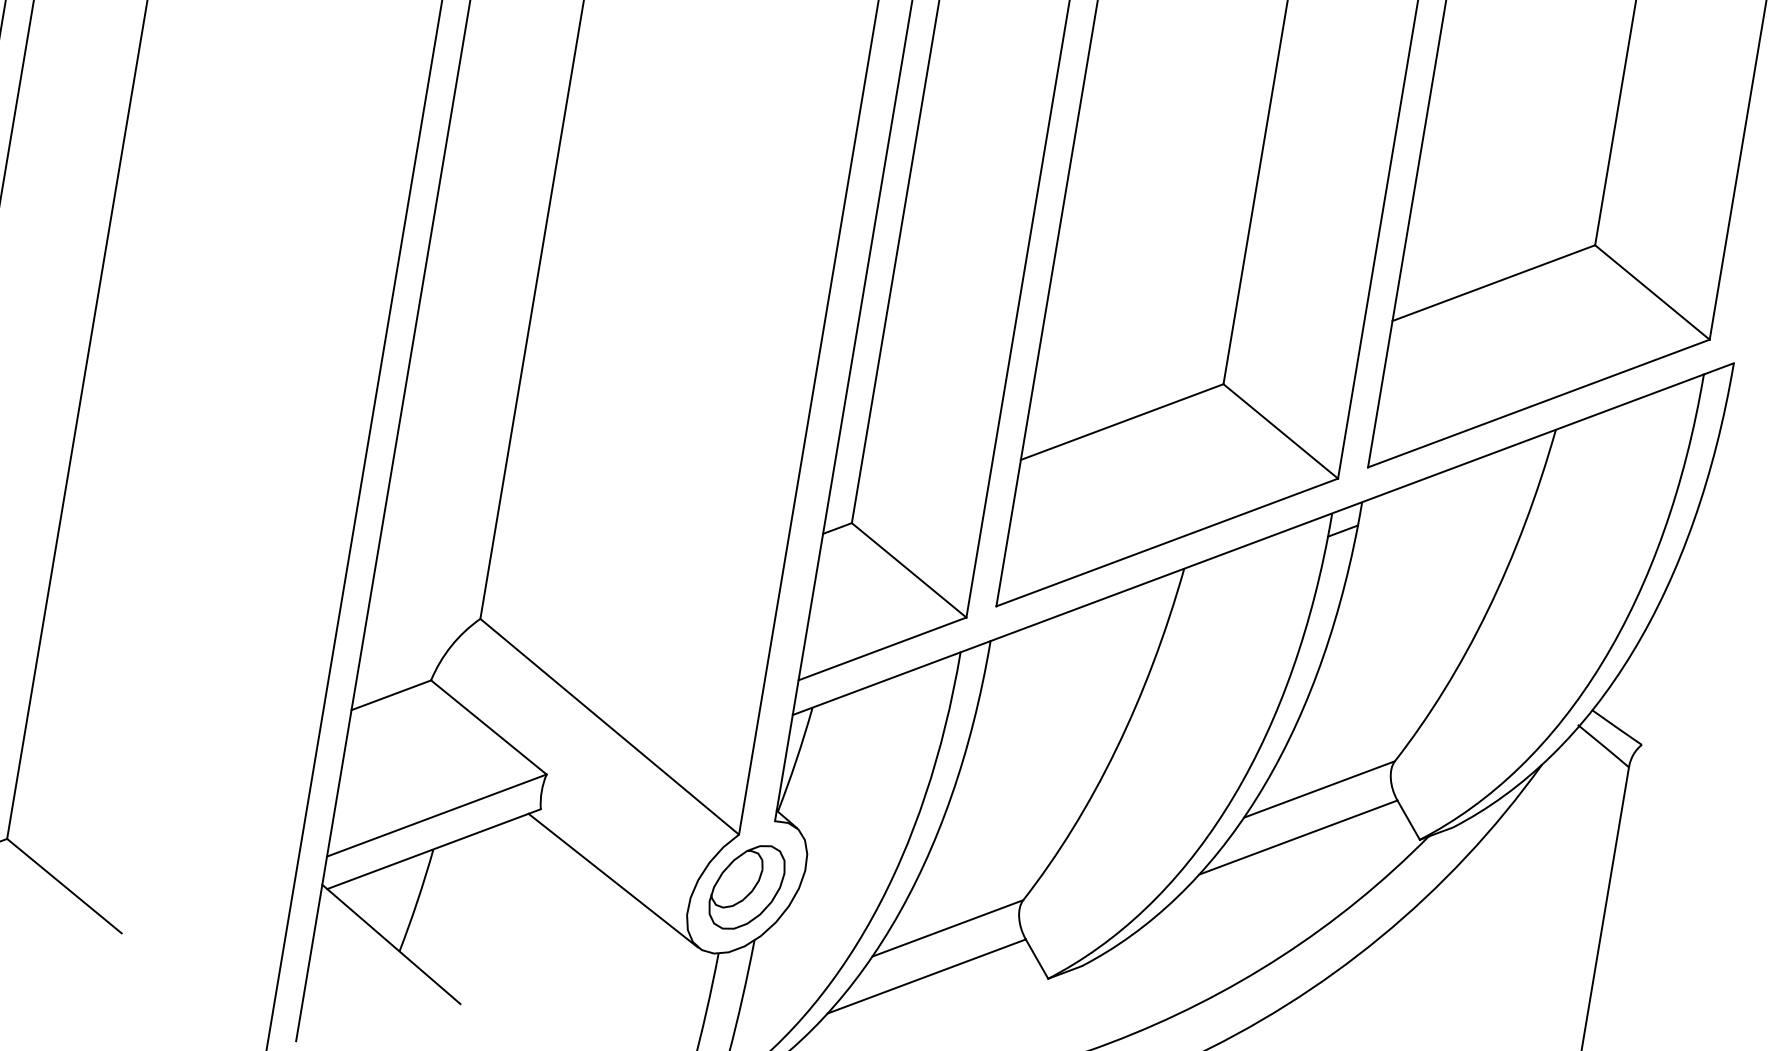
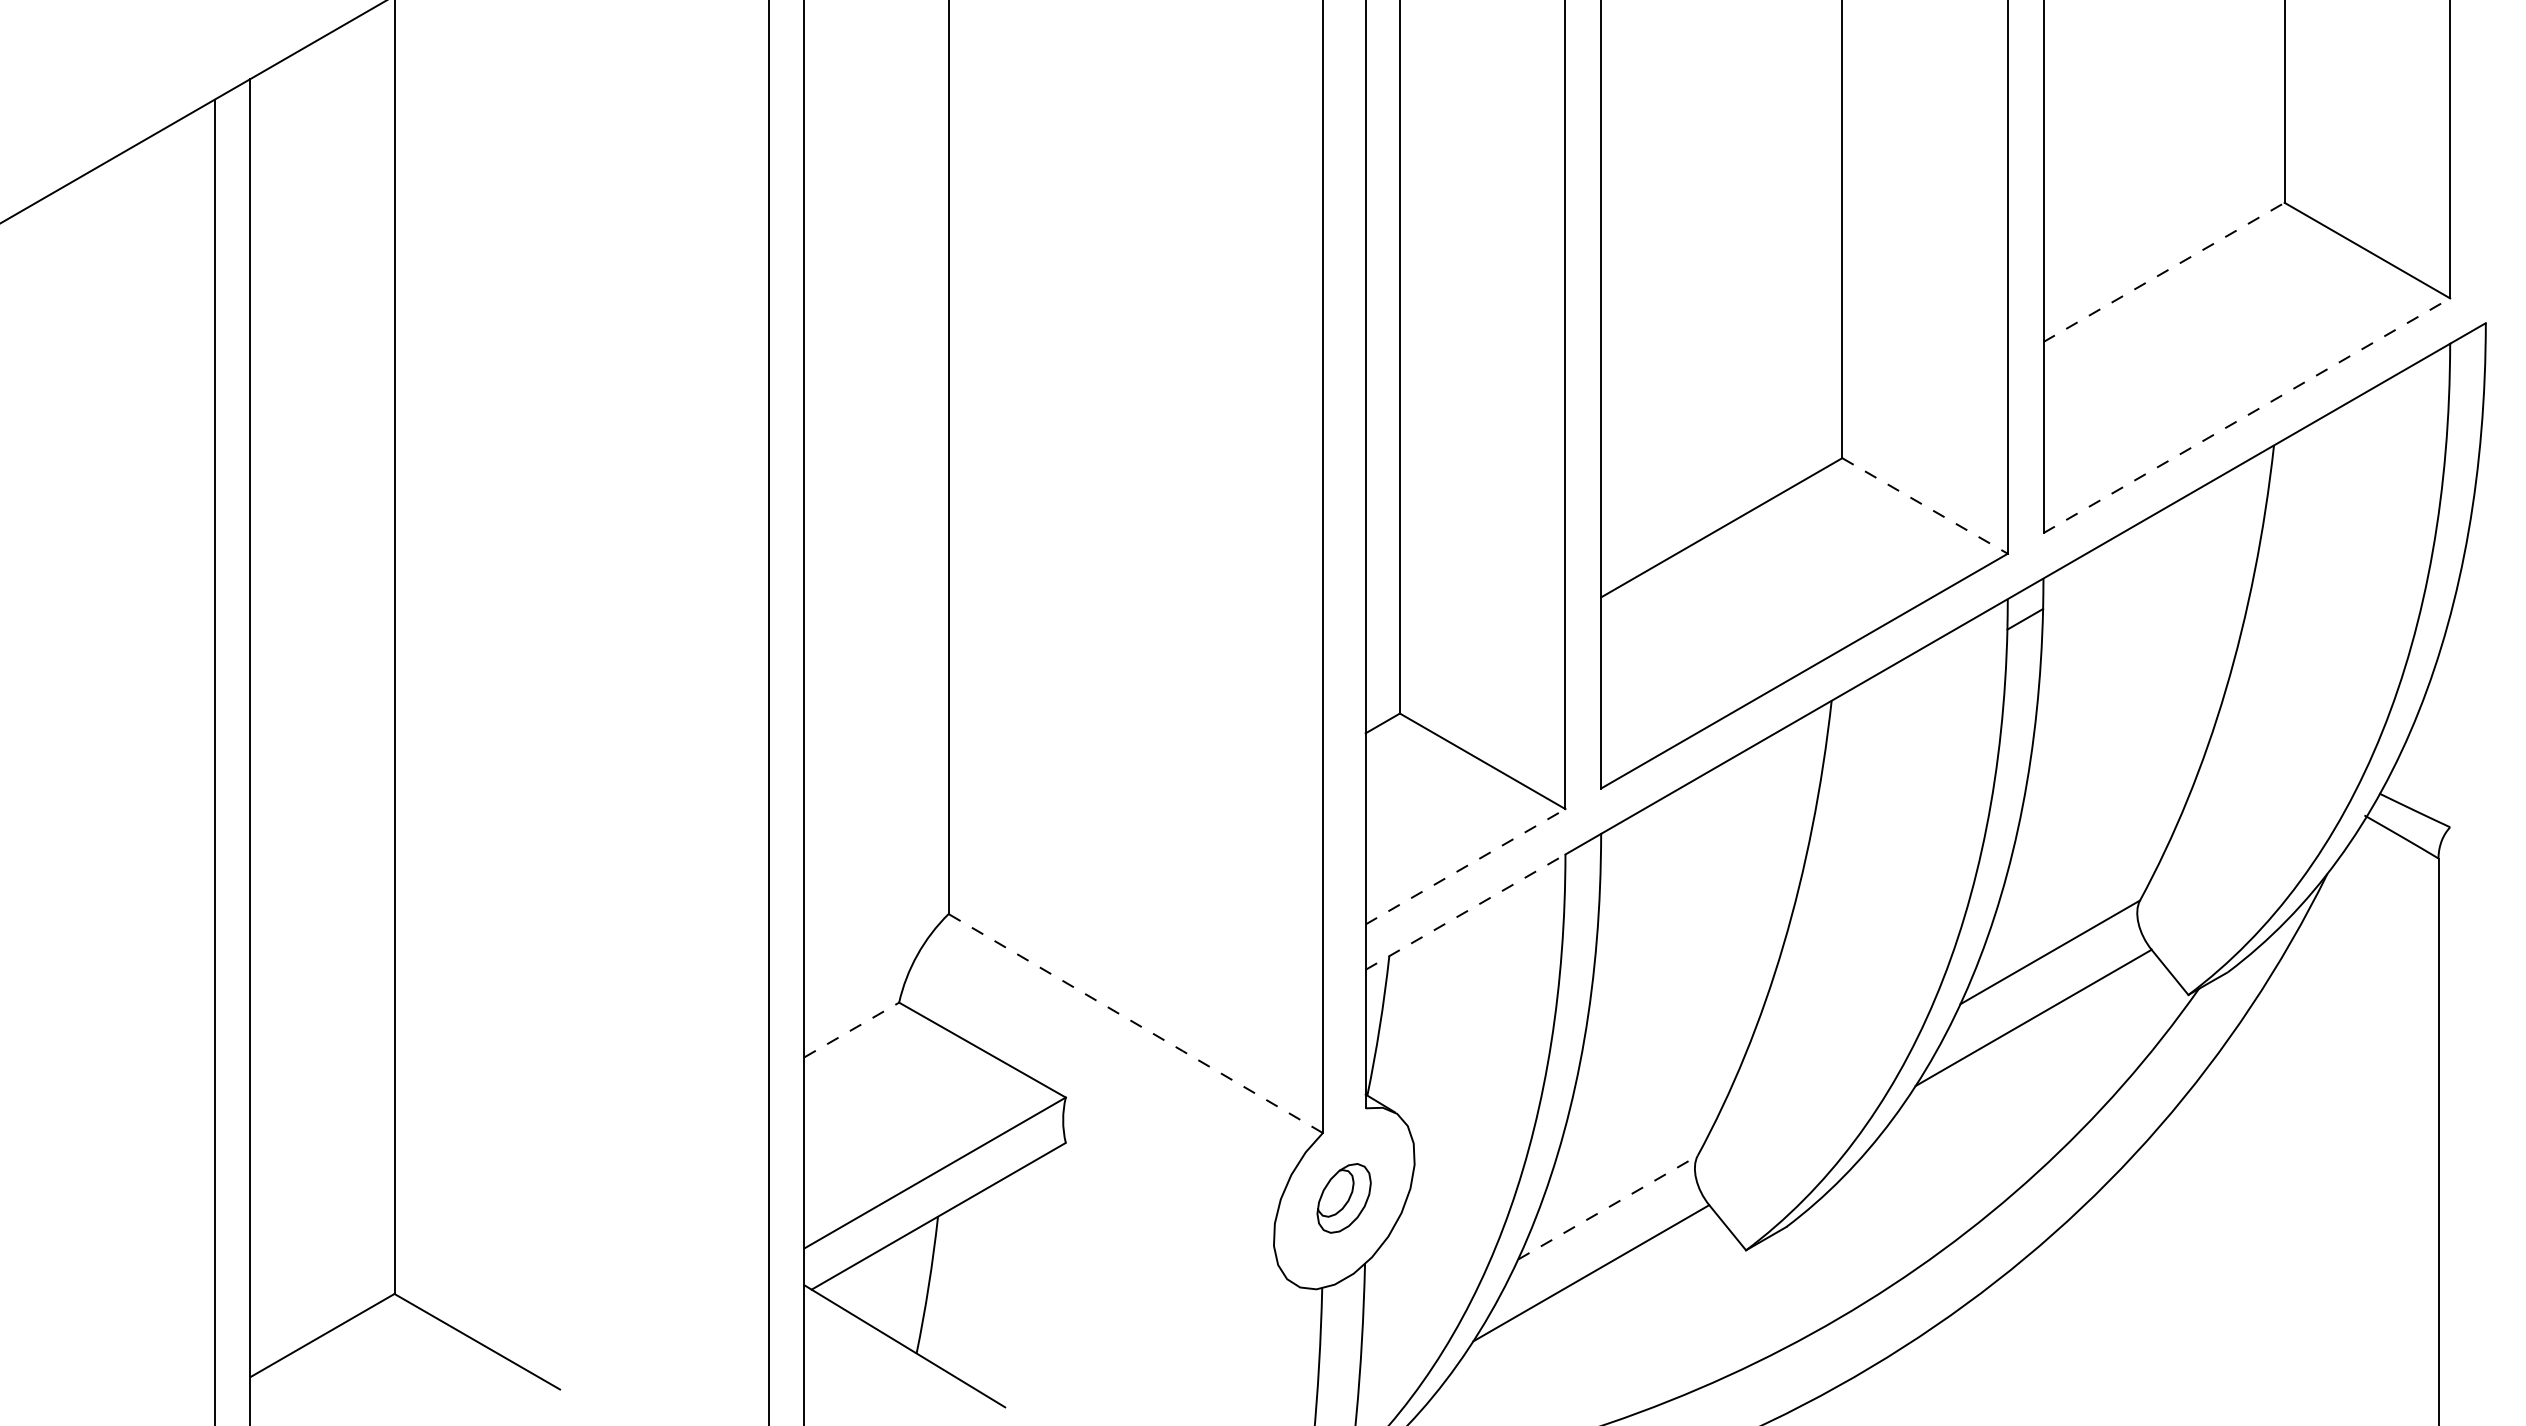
line: (1494, 283) -> (2164, 272), solid -> dashed
line: (1538, 403) -> (2246, 415), solid -> dashed
line: (1281, 431) -> (1925, 505), solid -> dashed
line: (883, 648) -> (1466, 866), solid -> dashed
line: (877, 683) -> (1466, 911), solid -> dashed
line: (391, 694) -> (851, 1029), solid -> dashed
line: (610, 726) -> (1136, 1023), solid -> dashed
line: (613, 880) -> (1173, 1218), removed
part: (746, 887) -> (1343, 1198), size x0.6
line: (947, 928) -> (1607, 1207), solid -> dashed

